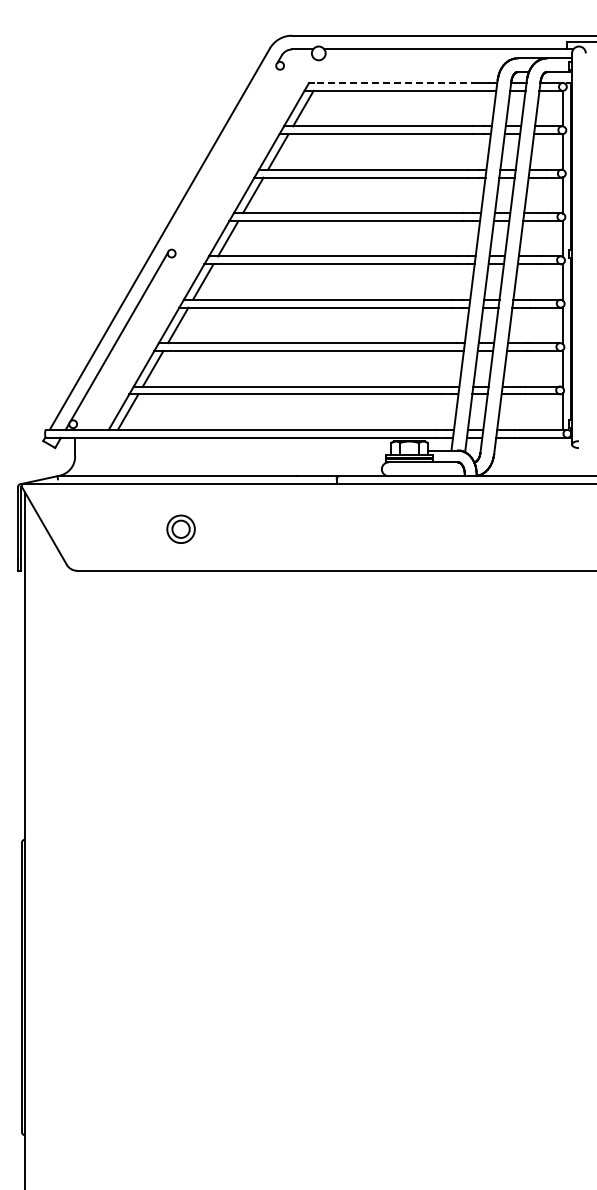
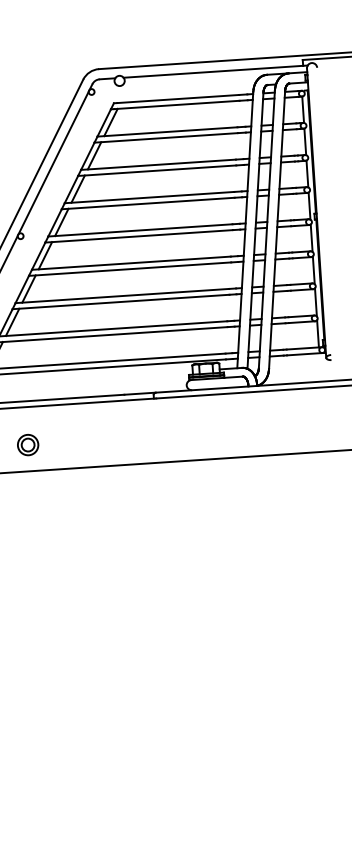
line: (395, 83) -> (177, 99), dashed -> solid
line: (222, 157) -> (53, 162), added
part: (180, 528) -> (27, 444), moved

